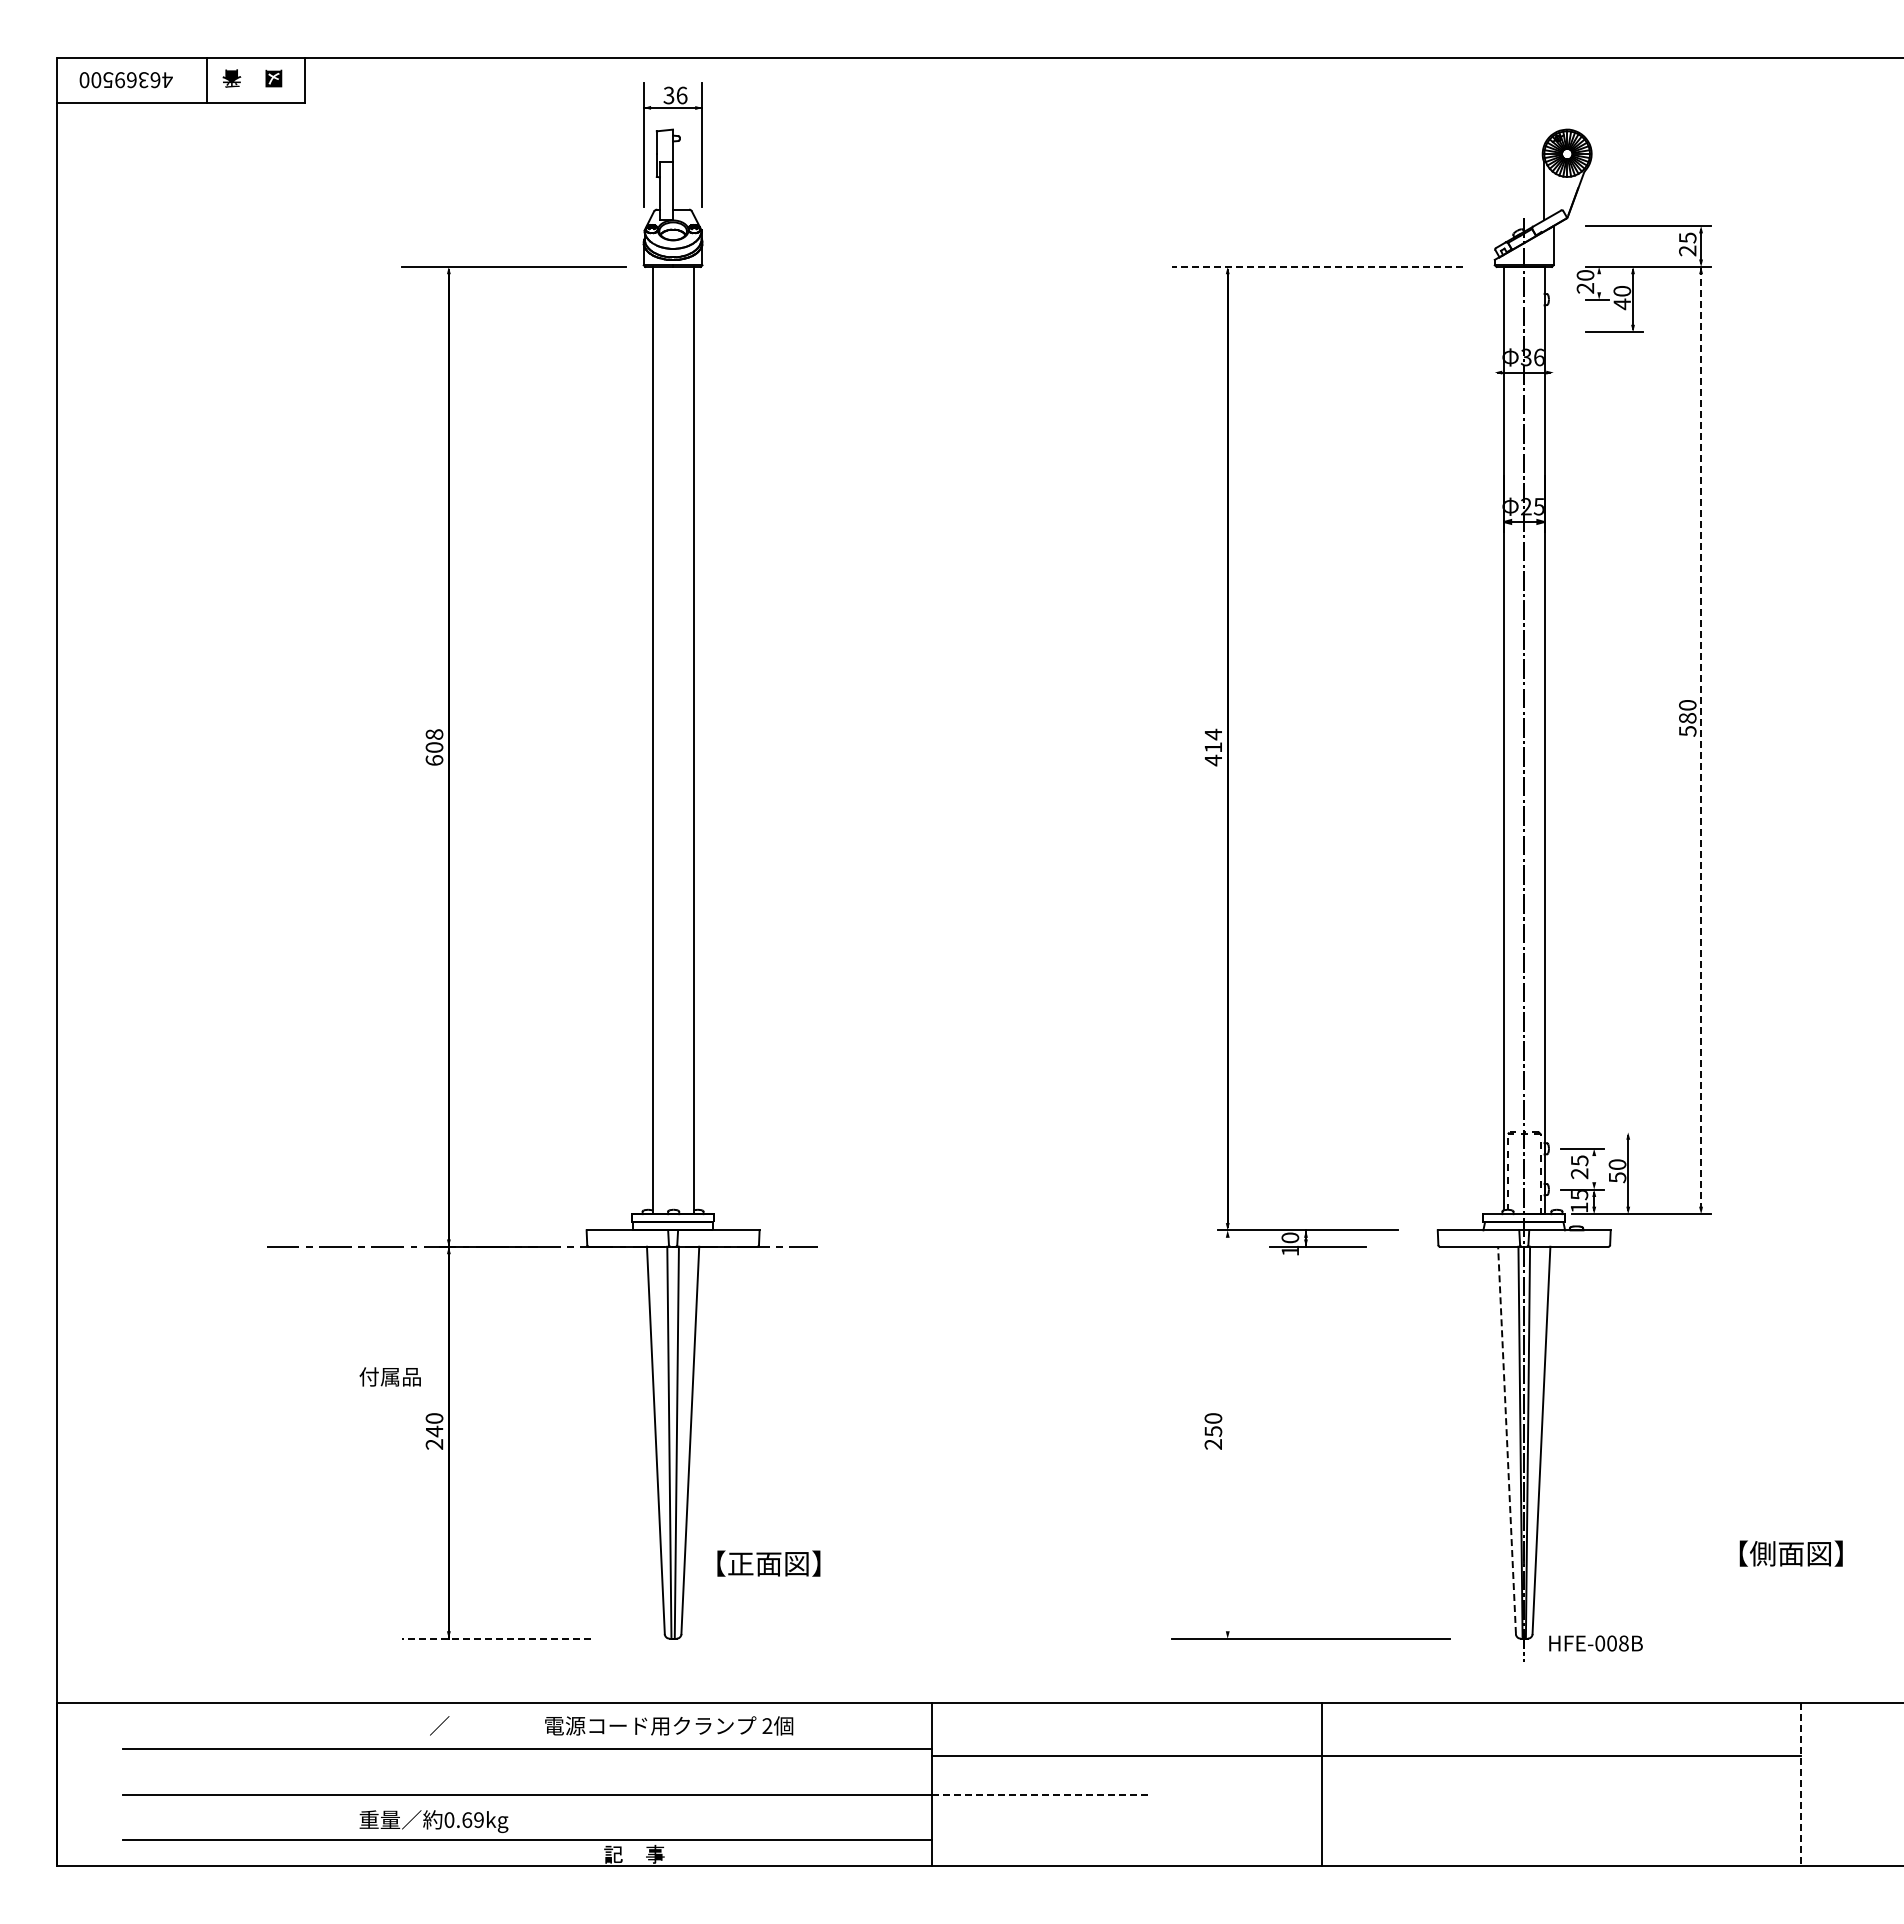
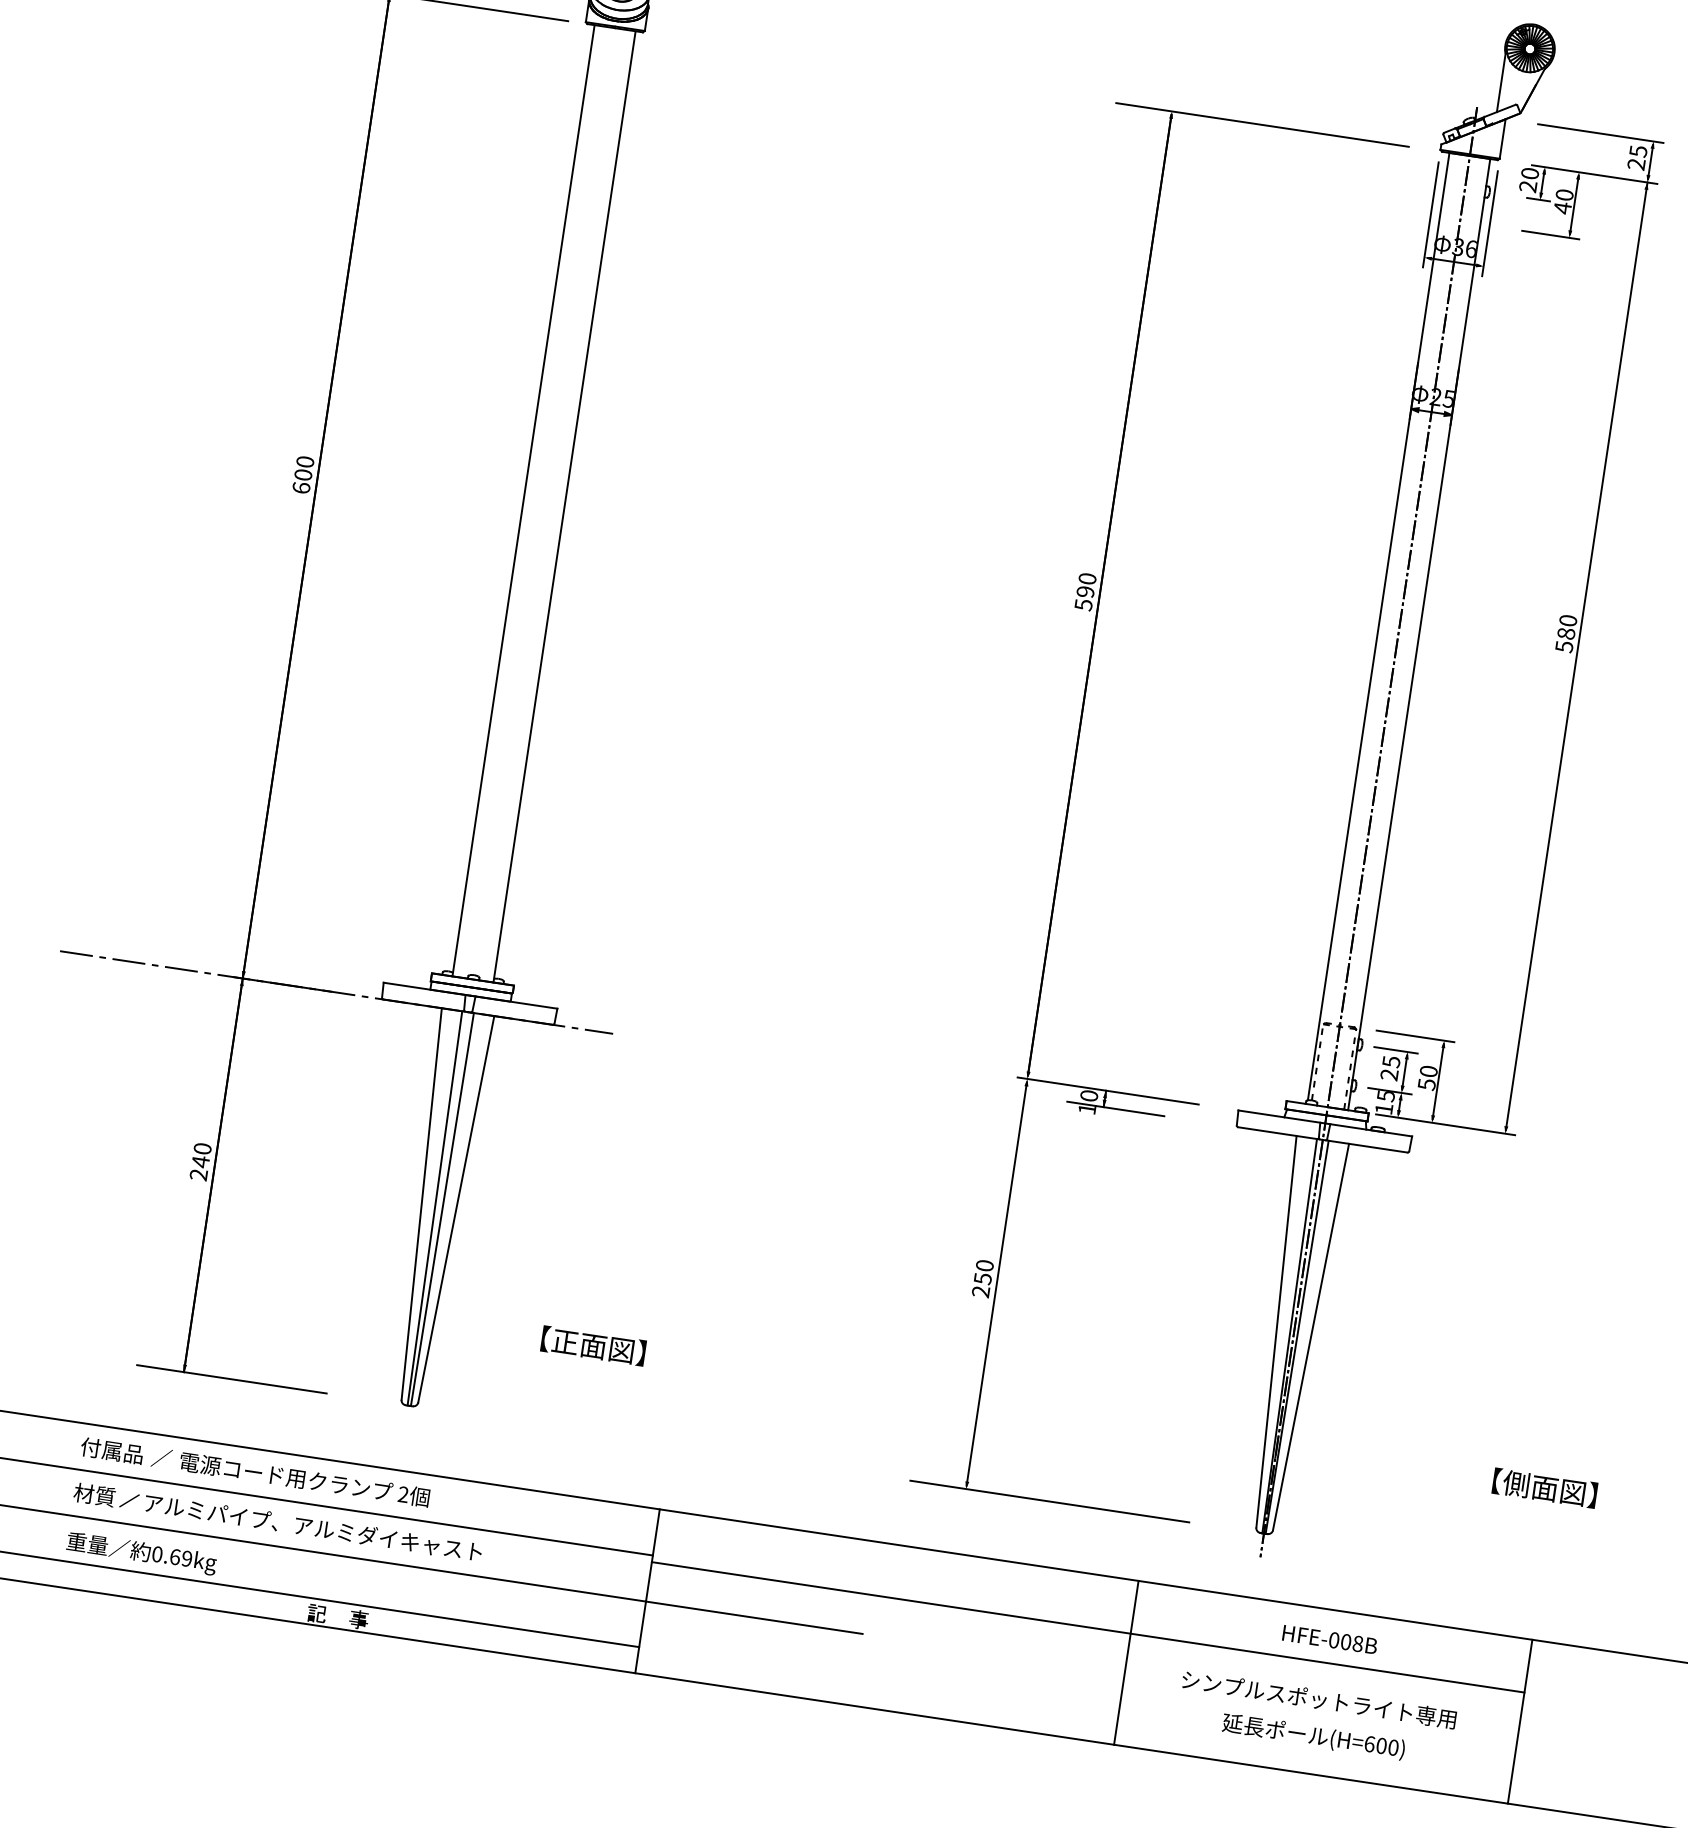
line: (1317, 266) -> (1262, 124), dashed -> solid
line: (1599, 283) -> (1542, 183), added
line: (1494, 329) -> (1430, 214), added
line: (1553, 329) -> (1489, 223), added
text: (434, 734) -> (305, 461), 608 -> 600
line: (1701, 738) -> (1577, 656), dashed -> solid
text: (1213, 747) -> (1085, 591), 414 -> 590
line: (1599, 1132) -> (1415, 1036), added
line: (1594, 1168) -> (1405, 1071), added
part: (389, 1376) -> (111, 1450), moved
line: (1227, 1434) -> (996, 1283), added
line: (1507, 1440) -> (1276, 1331), dashed -> solid
text: (768, 1563) -> (593, 1345), moved
line: (496, 1638) -> (231, 1379), dashed -> solid
part: (1595, 1643) -> (1329, 1639), moved
part: (669, 1725) -> (305, 1479), moved
part: (562, 1771) -> (278, 1522), added
line: (1321, 1784) -> (1125, 1662), moved
line: (1801, 1784) -> (1520, 1721), dashed -> solid
part: (1602, 1792) -> (1319, 1699), added
line: (1040, 1794) -> (754, 1617), dashed -> solid
part: (1601, 1829) -> (1312, 1736), added

